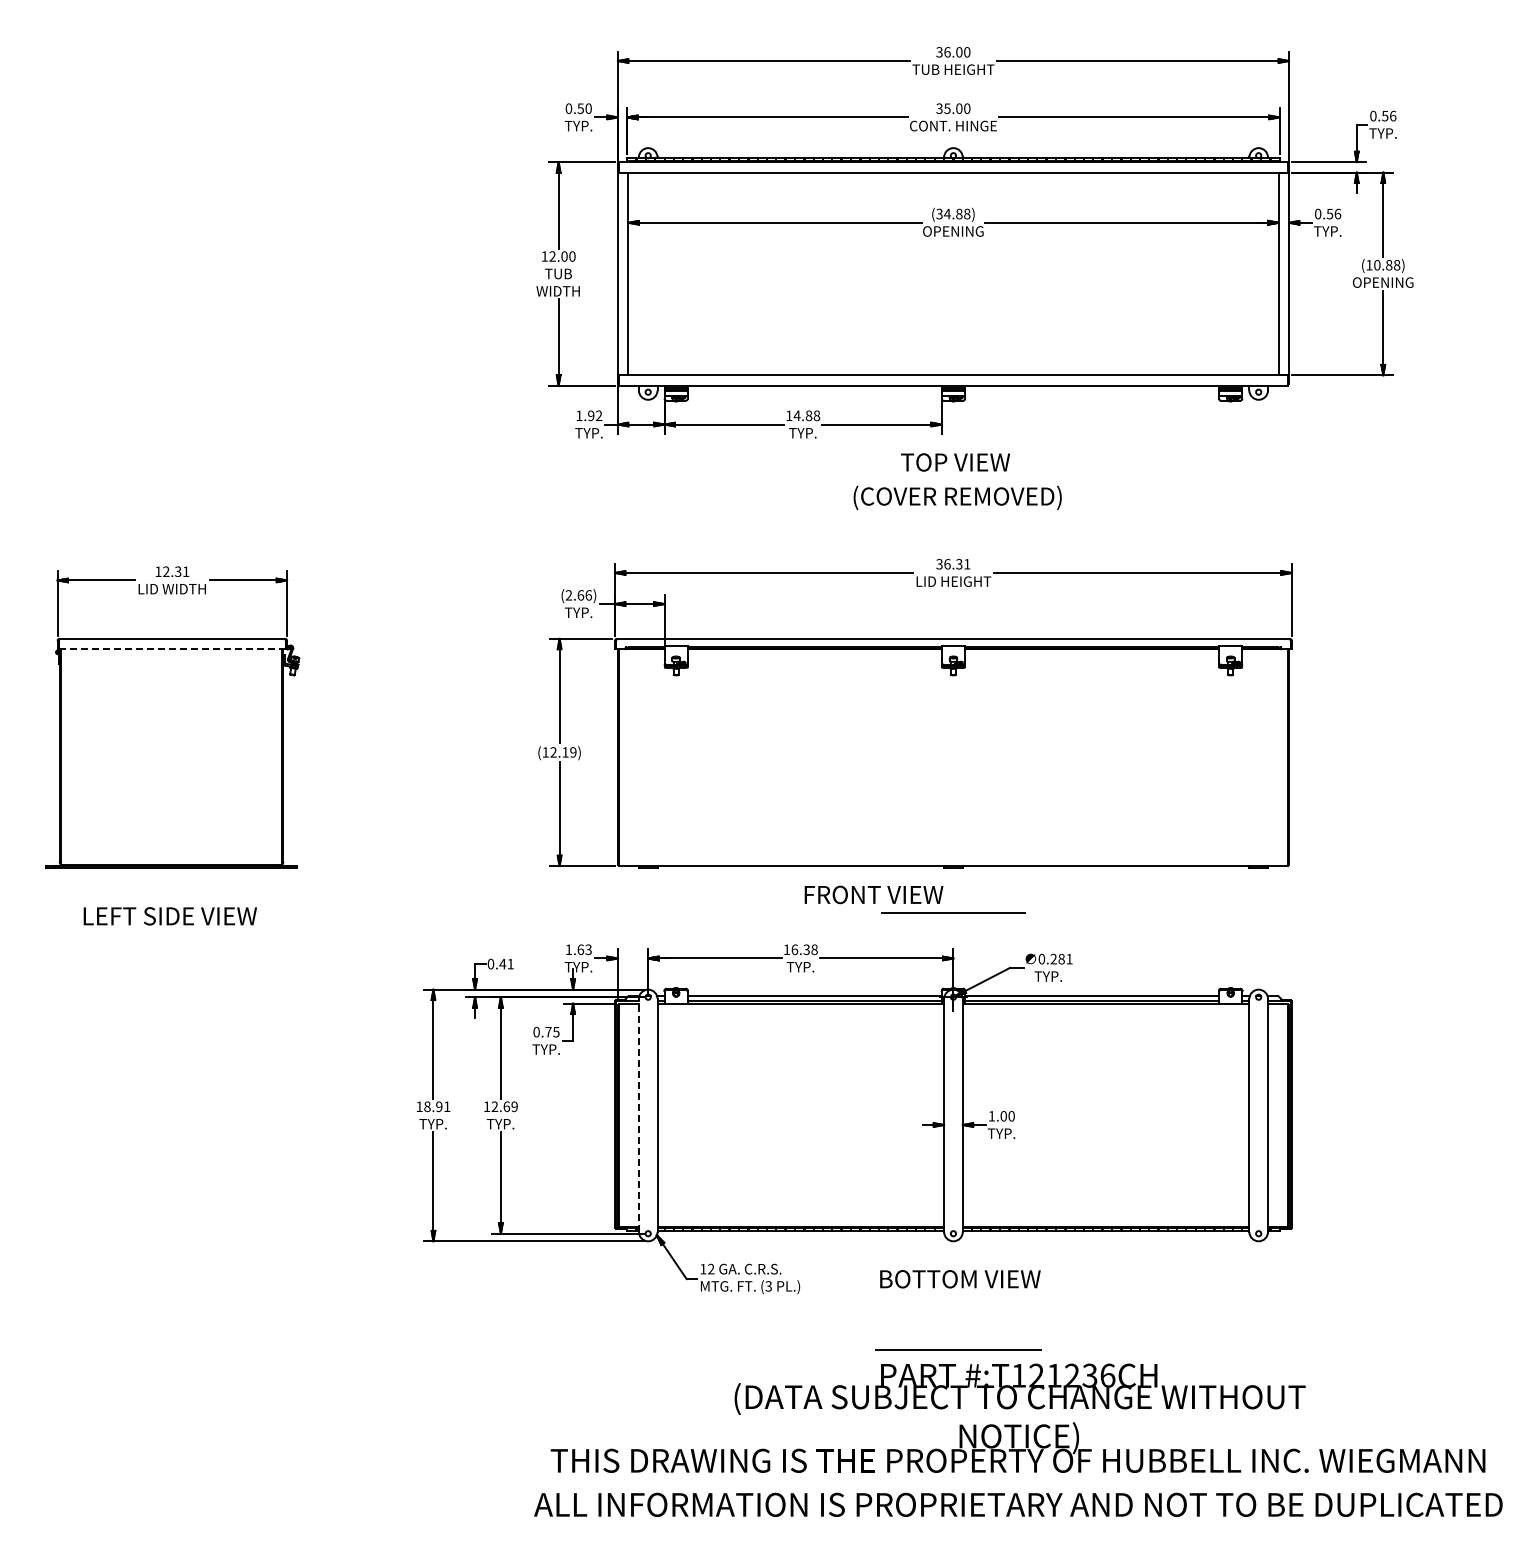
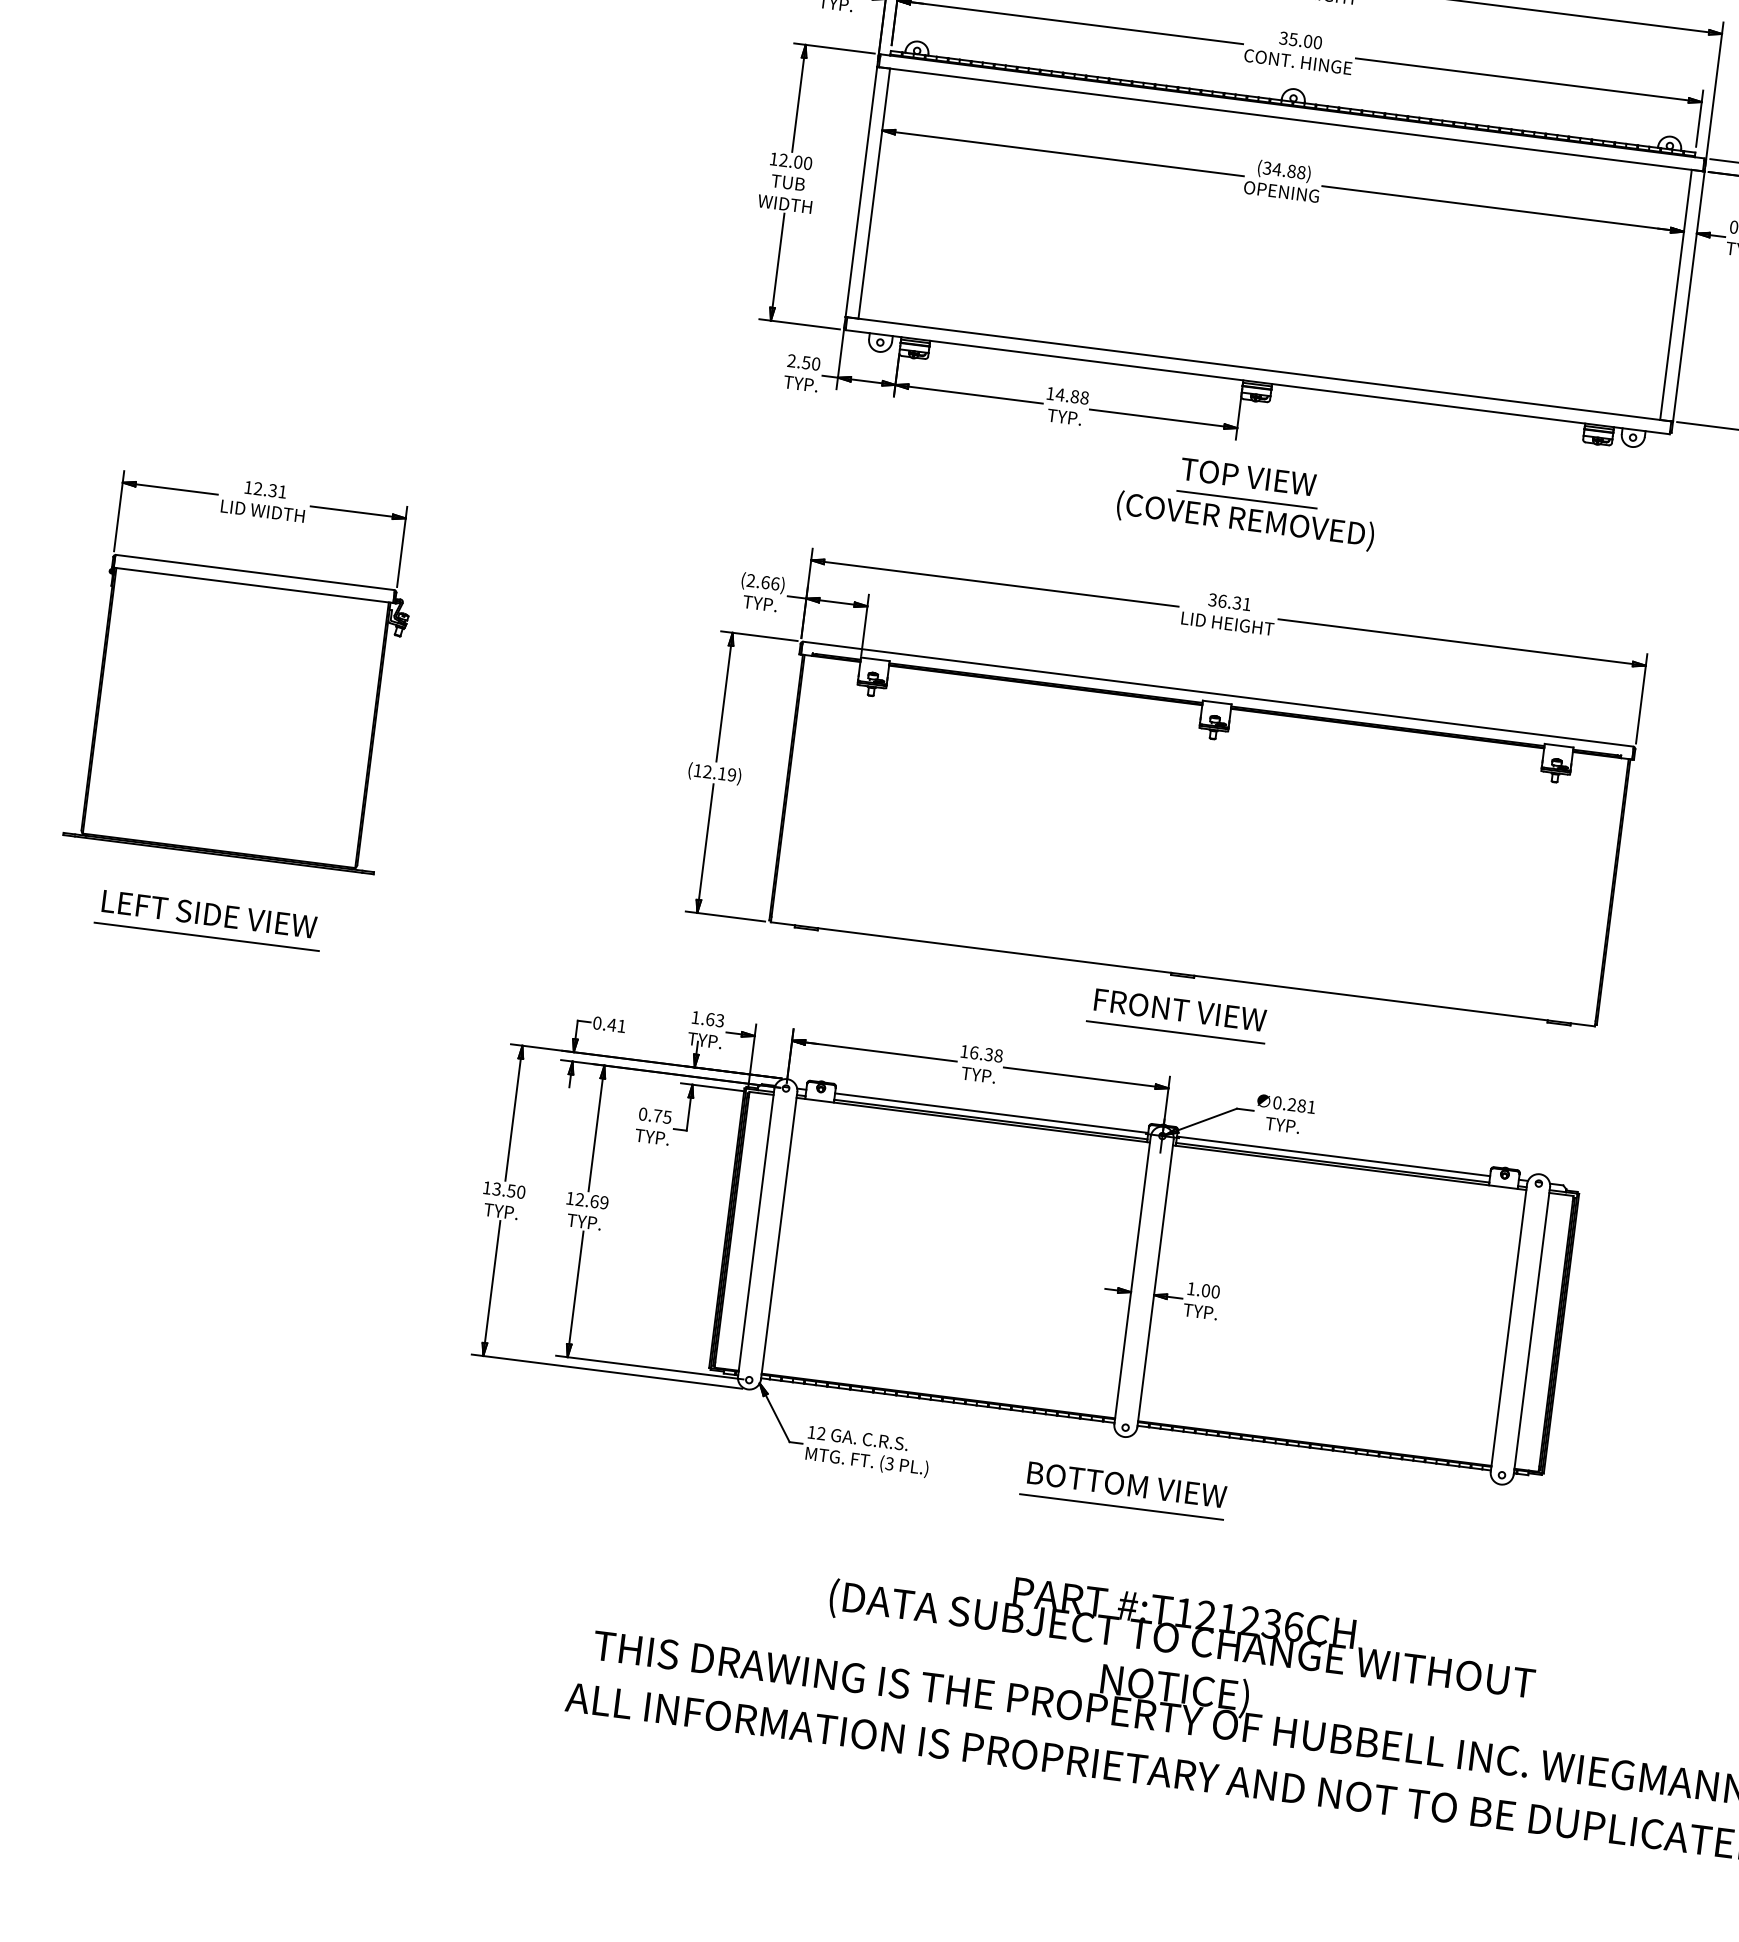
text: (589, 415) -> (804, 362), 1.92 -> 2.50
line: (956, 480) -> (1246, 499), added
line: (171, 649) -> (252, 585), dashed -> solid
text: (873, 894) -> (1179, 1009), moved
line: (170, 934) -> (206, 936), added
text: (437, 1106) -> (509, 1190), 18.91 -> 13.50
line: (638, 1115) -> (755, 1232), dashed -> solid
line: (958, 1349) -> (1122, 1505), moved

